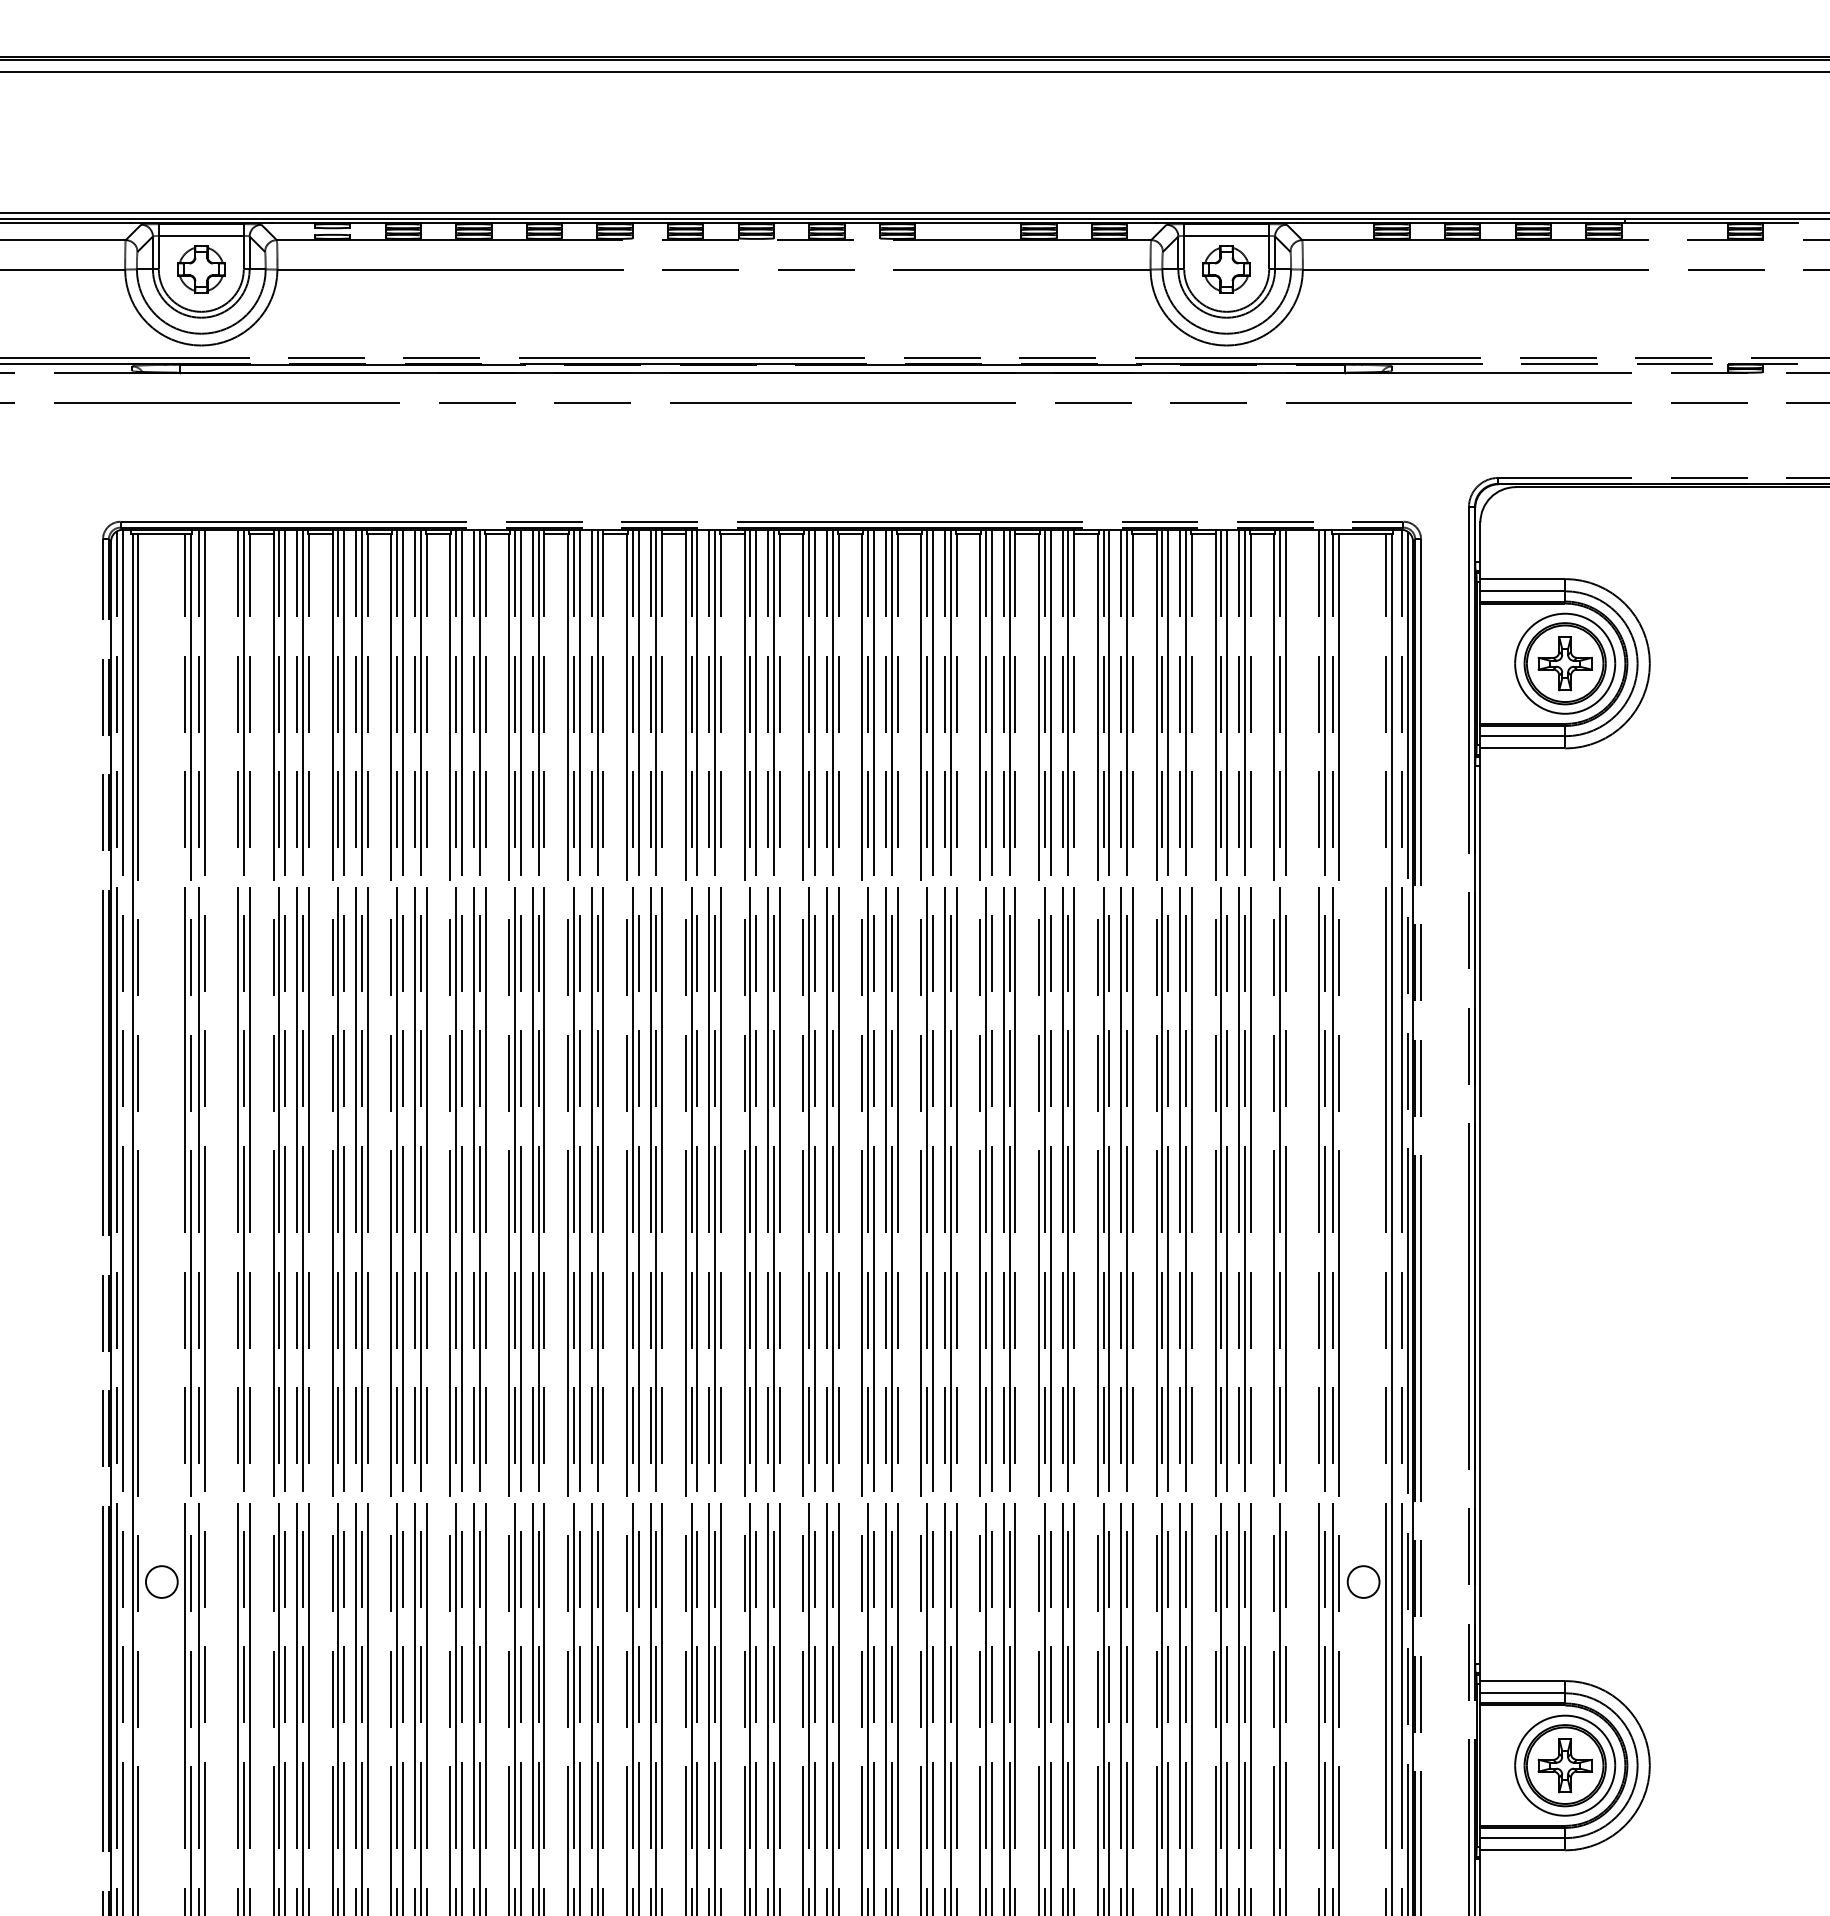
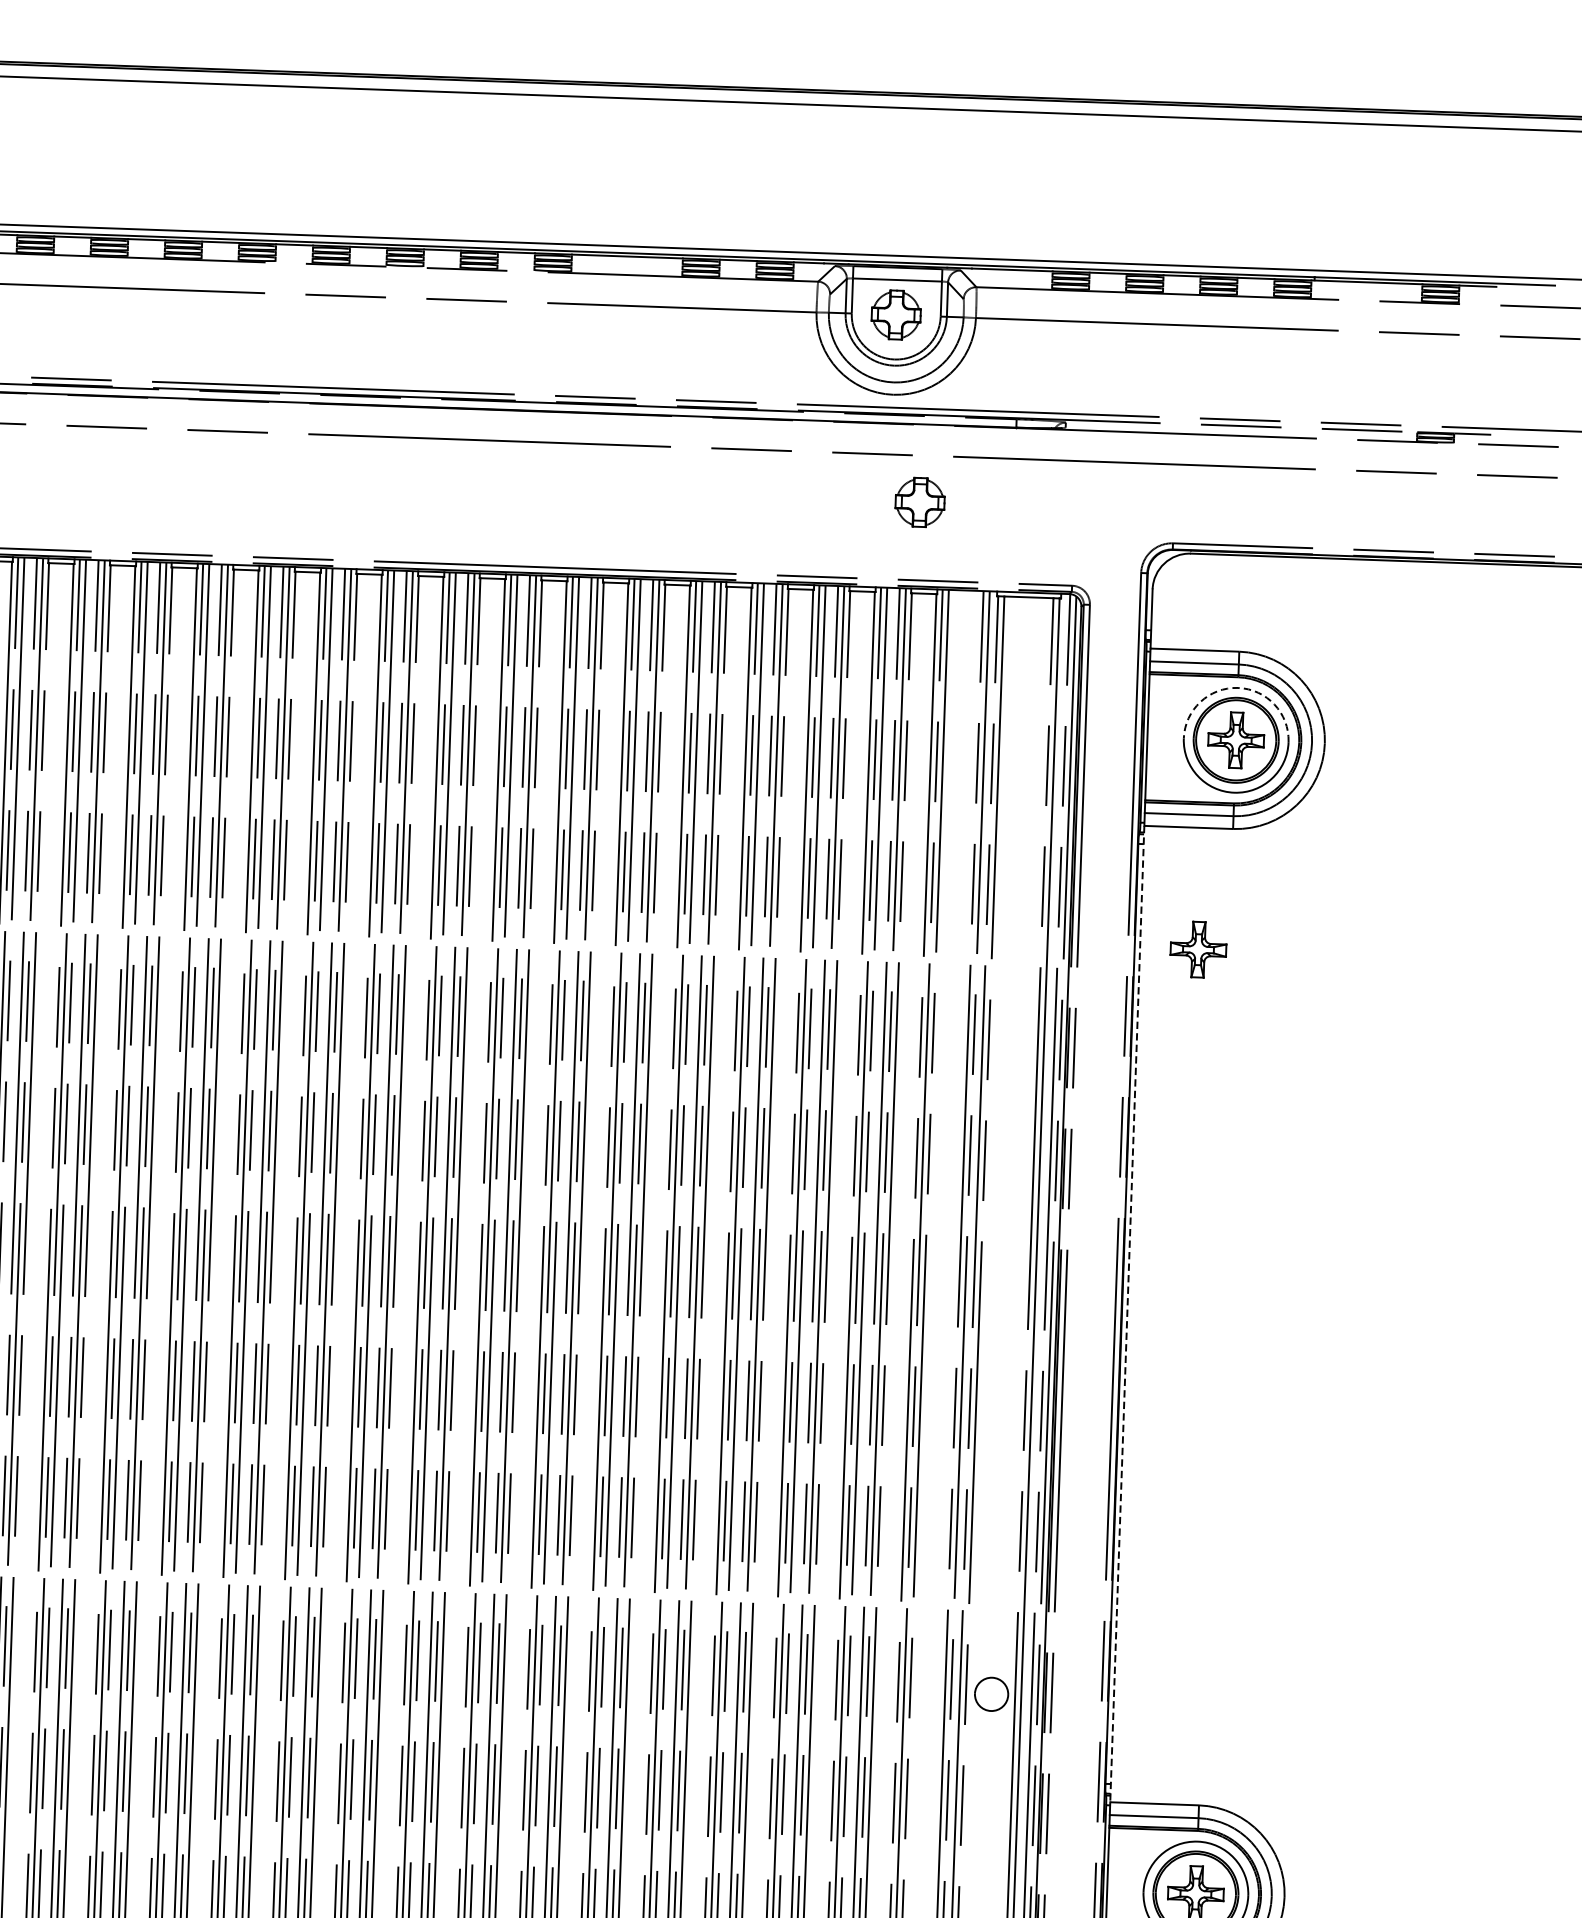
part: (1255, 447) -> (919, 502), added
arc: (1565, 613) -> (1238, 687), solid -> dashed
part: (1535, 864) -> (1197, 949), added
line: (1480, 1215) -> (1127, 1314), solid -> dashed

